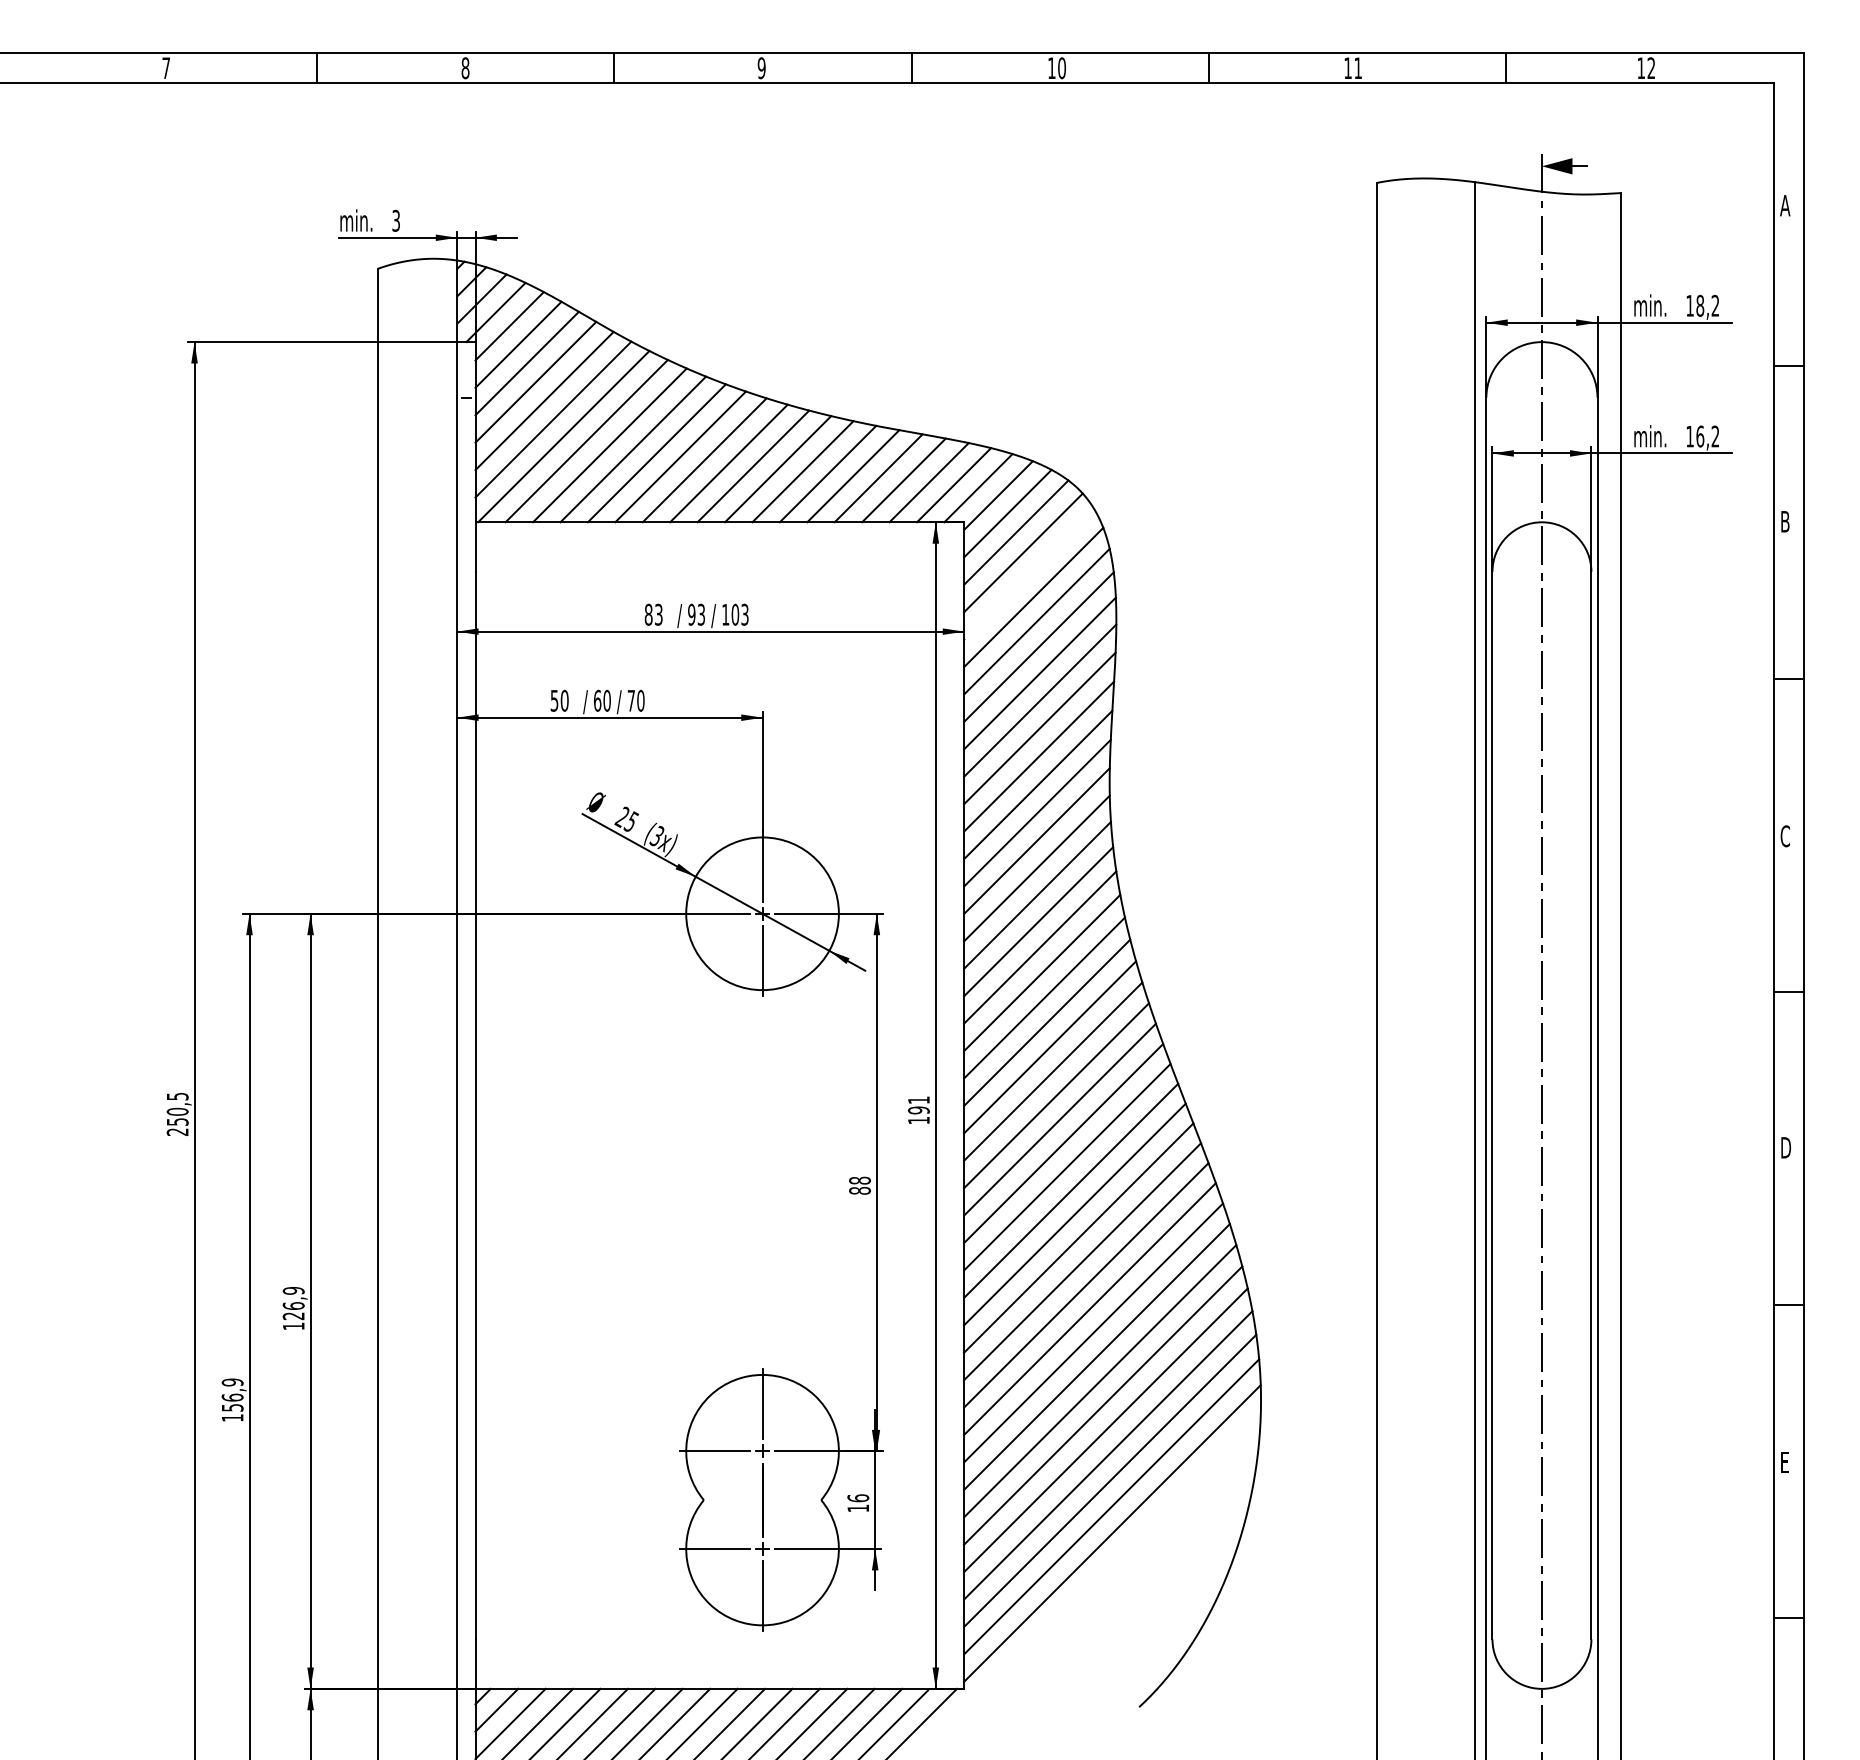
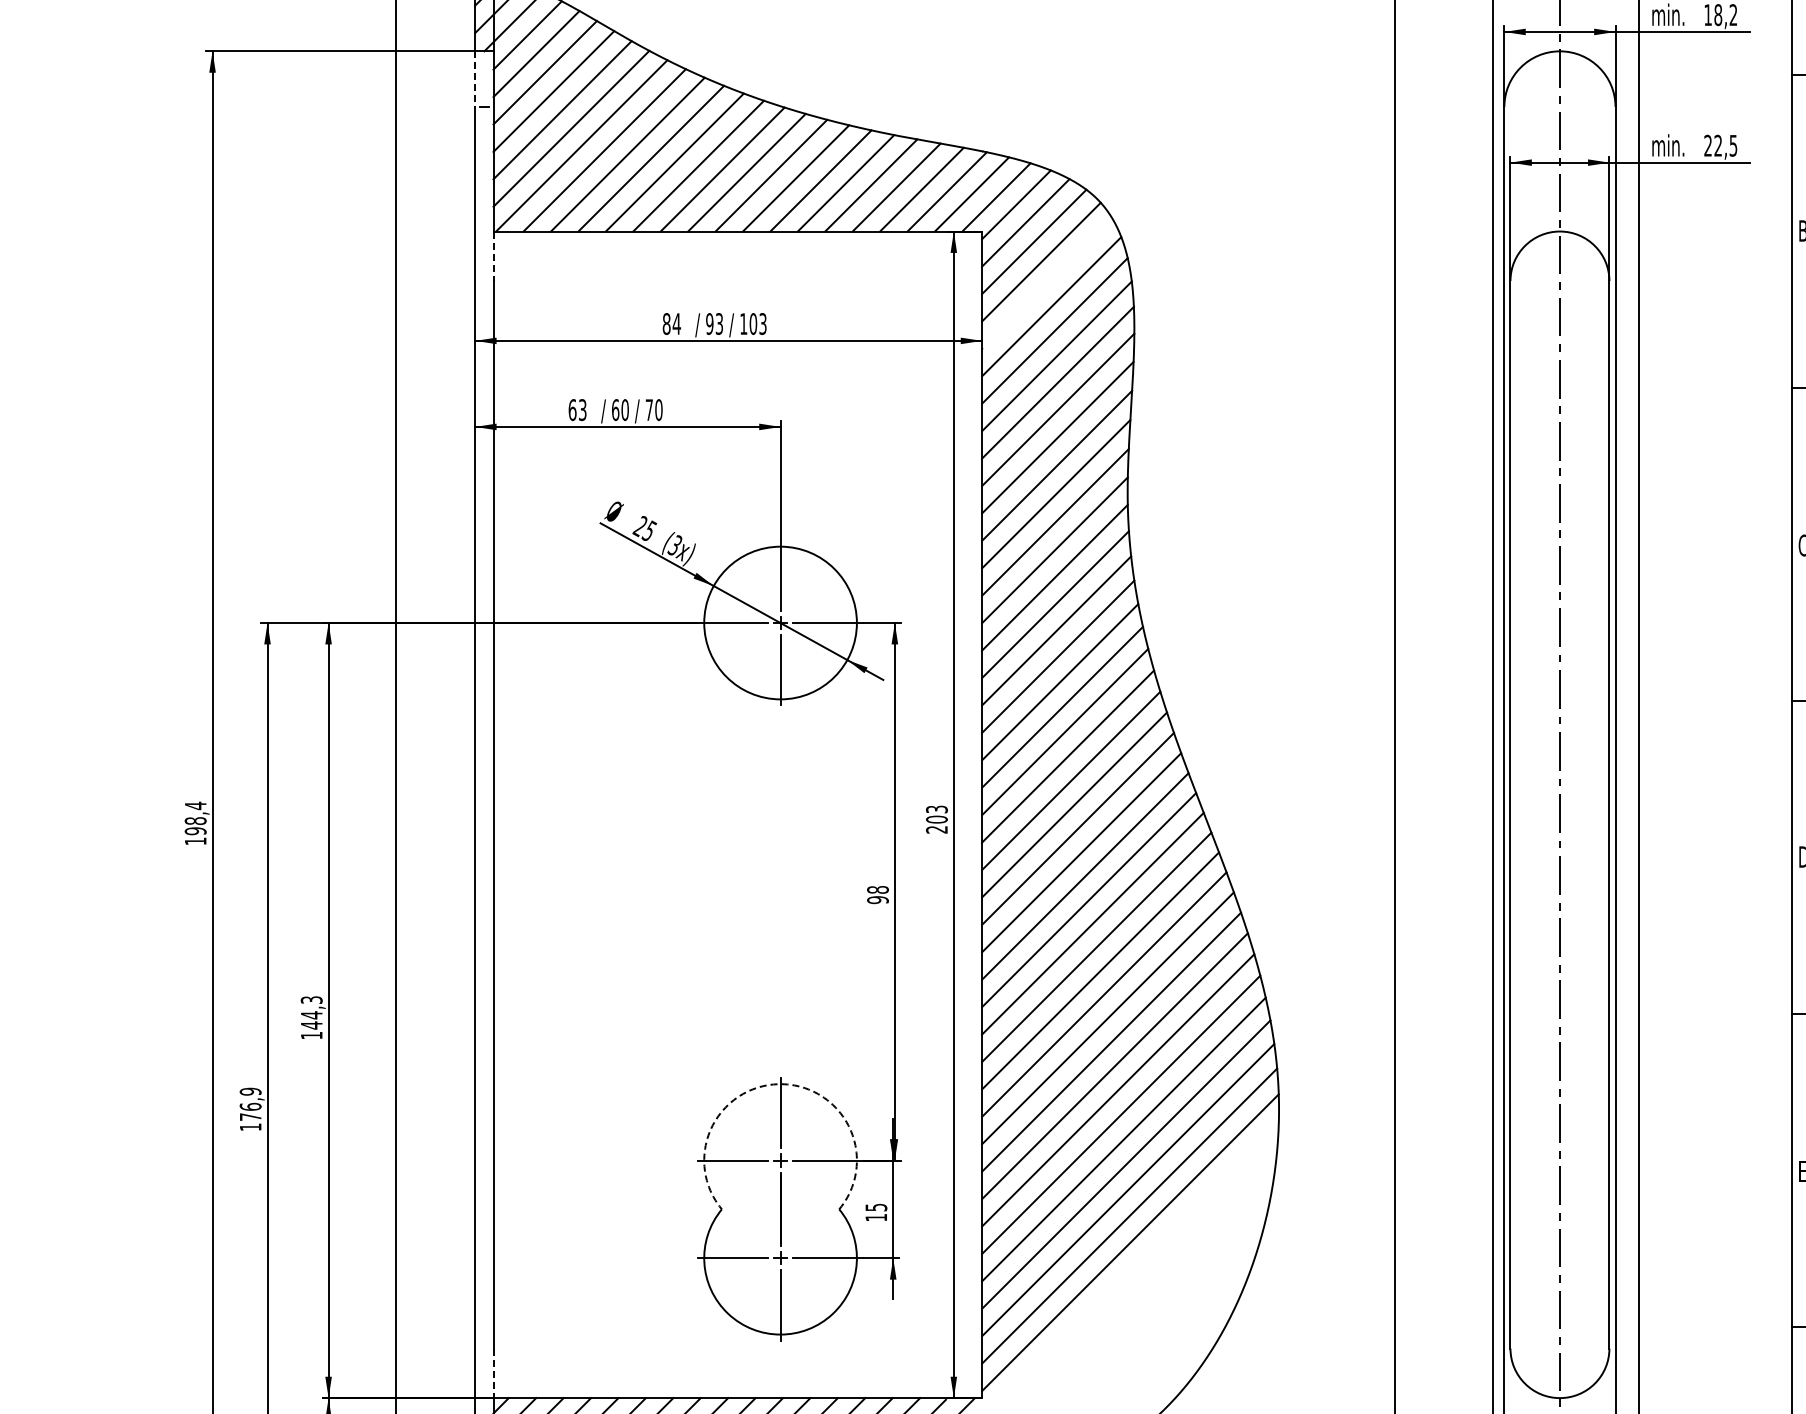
line: (457, 369) -> (475, 78), solid -> dashed
text: (1702, 436) -> (1720, 145), 16,2 -> 22,5
line: (475, 547) -> (493, 256), solid -> dashed
text: (658, 614) -> (676, 323), 83 -> 84
text: (559, 700) -> (577, 409), 50 -> 63
text: (918, 1110) -> (936, 819), 191 -> 203
text: (177, 1113) -> (195, 822), 250,5 -> 198,4
text: (859, 1190) -> (877, 899), 88 -> 98
text: (293, 1303) -> (311, 1012), 126,9 -> 144,3
arc: (762, 1374) -> (780, 1083), solid -> dashed
text: (232, 1407) -> (250, 1116), 156,9 -> 176,9
text: (858, 1498) -> (876, 1207), 16 -> 15
line: (475, 1664) -> (493, 1373), solid -> dashed

